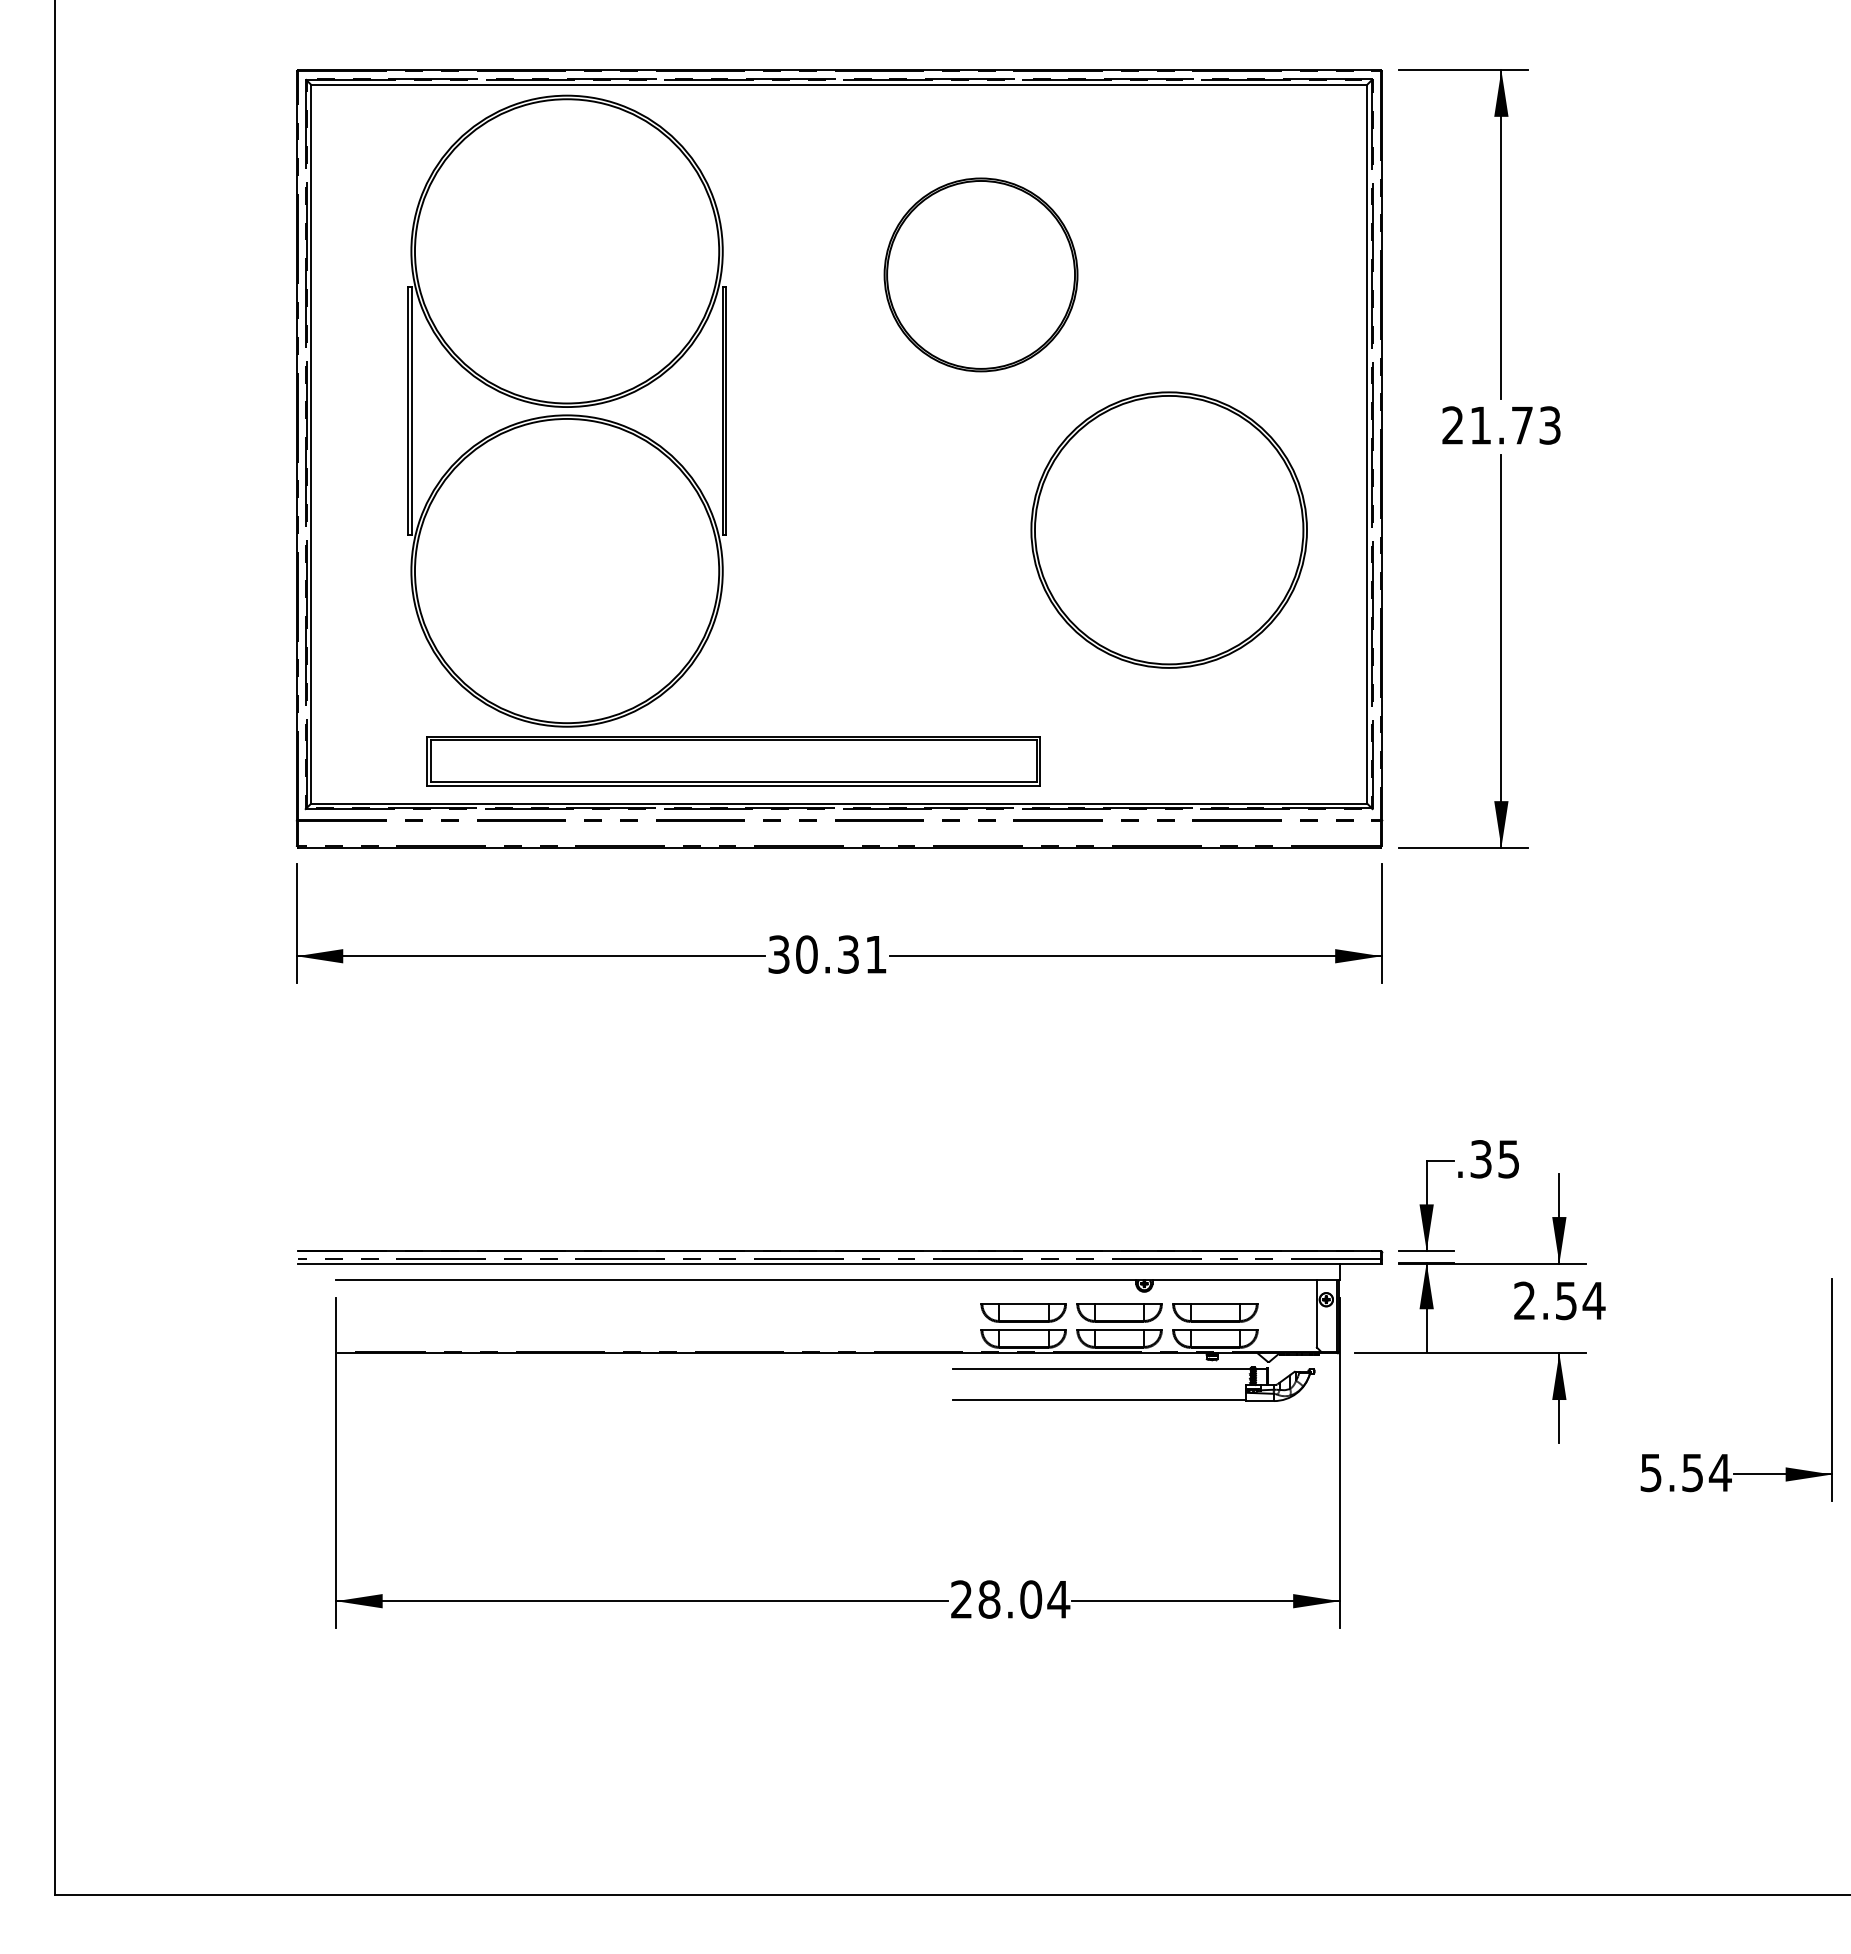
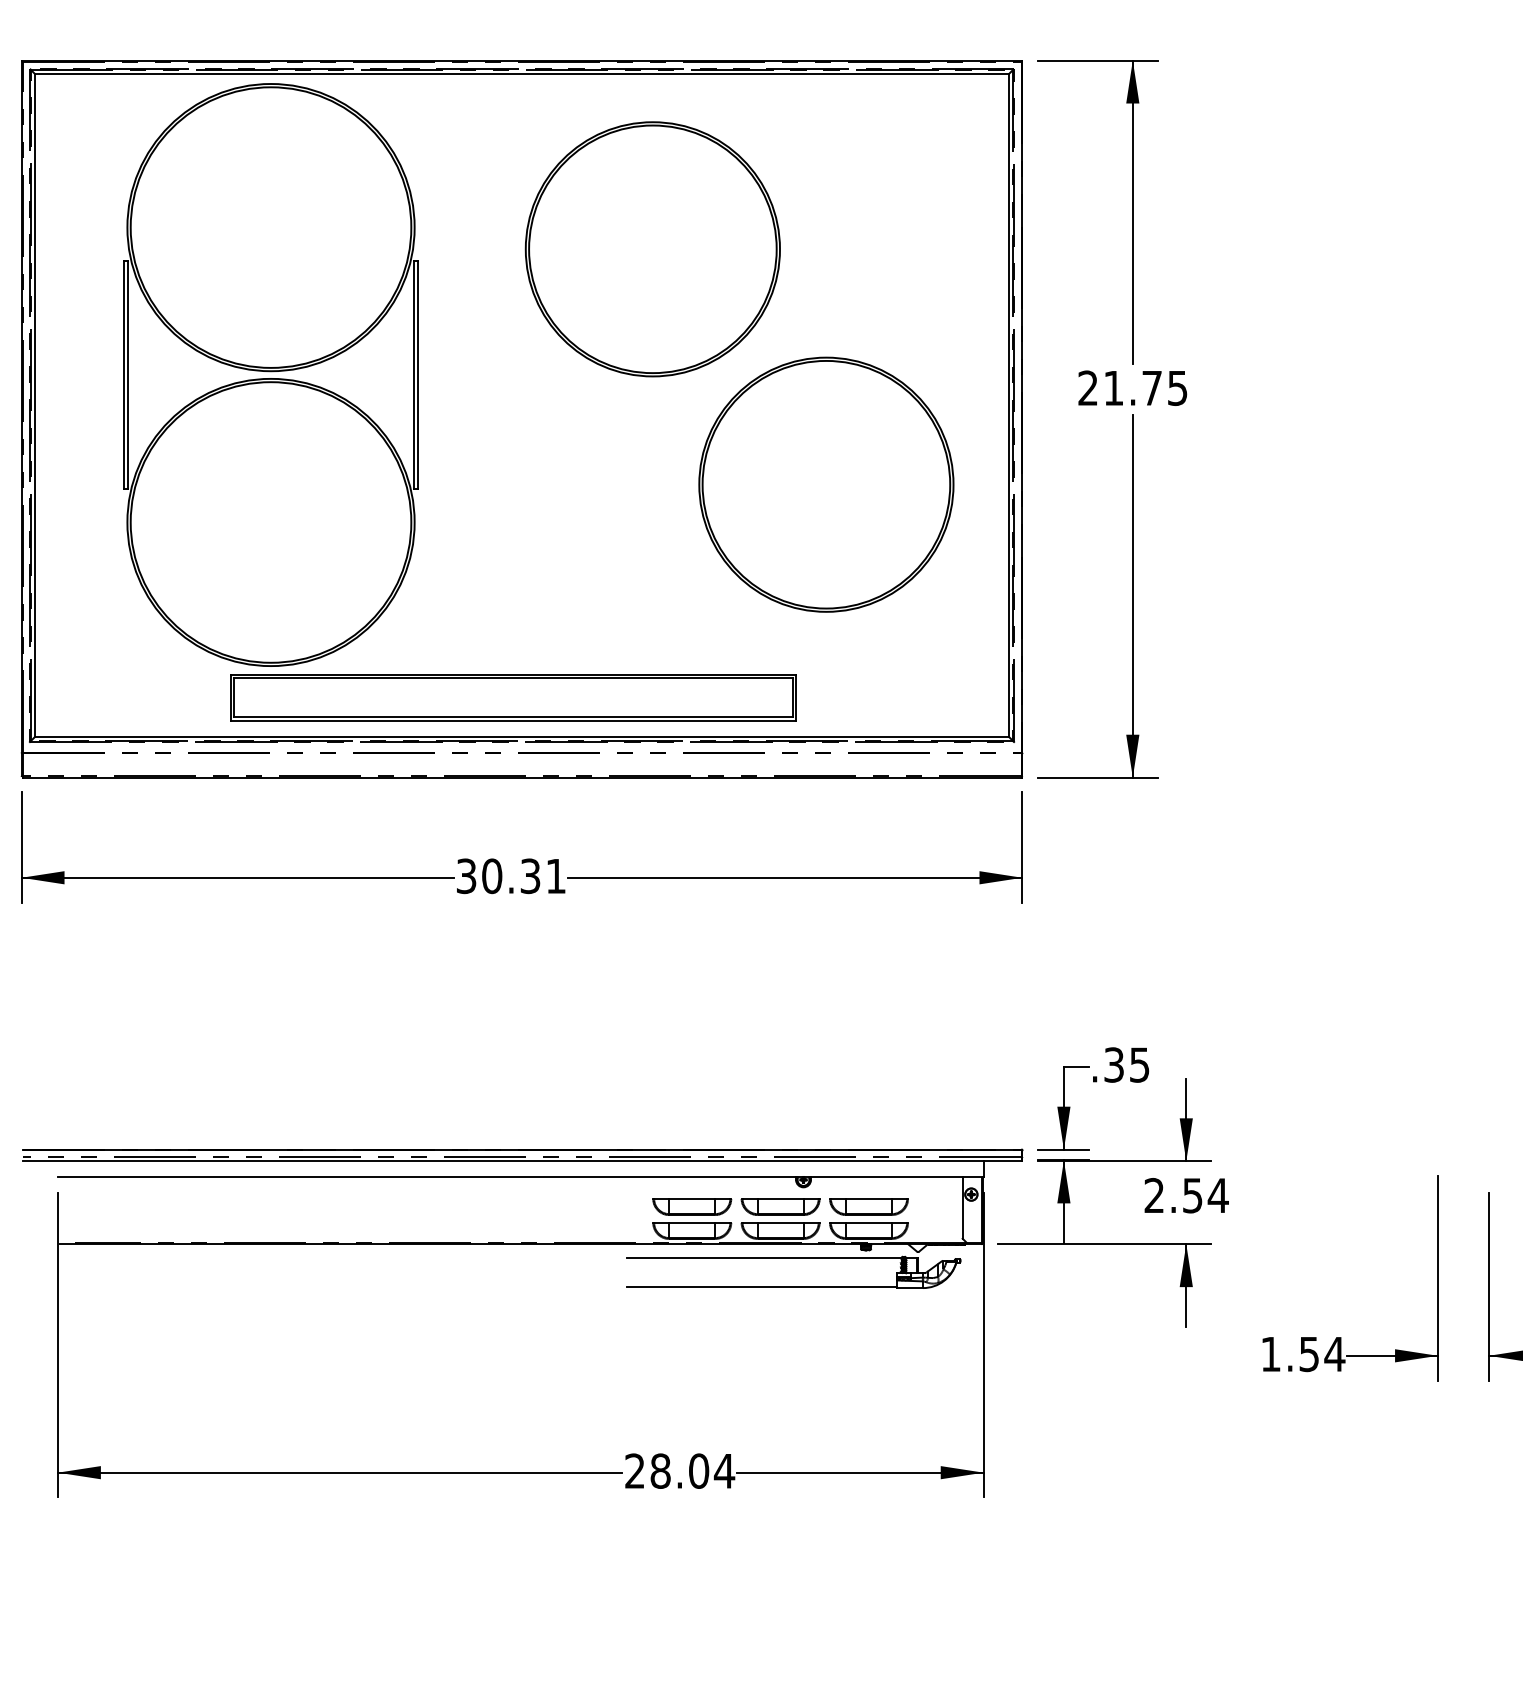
part: (980, 274) -> (652, 248), size x1.43
text: (1550, 425) -> (1178, 388), 21.73 -> 21.75
part: (733, 761) -> (513, 698), moved
text: (1650, 1473) -> (1270, 1354), 5.54 -> 1.54

